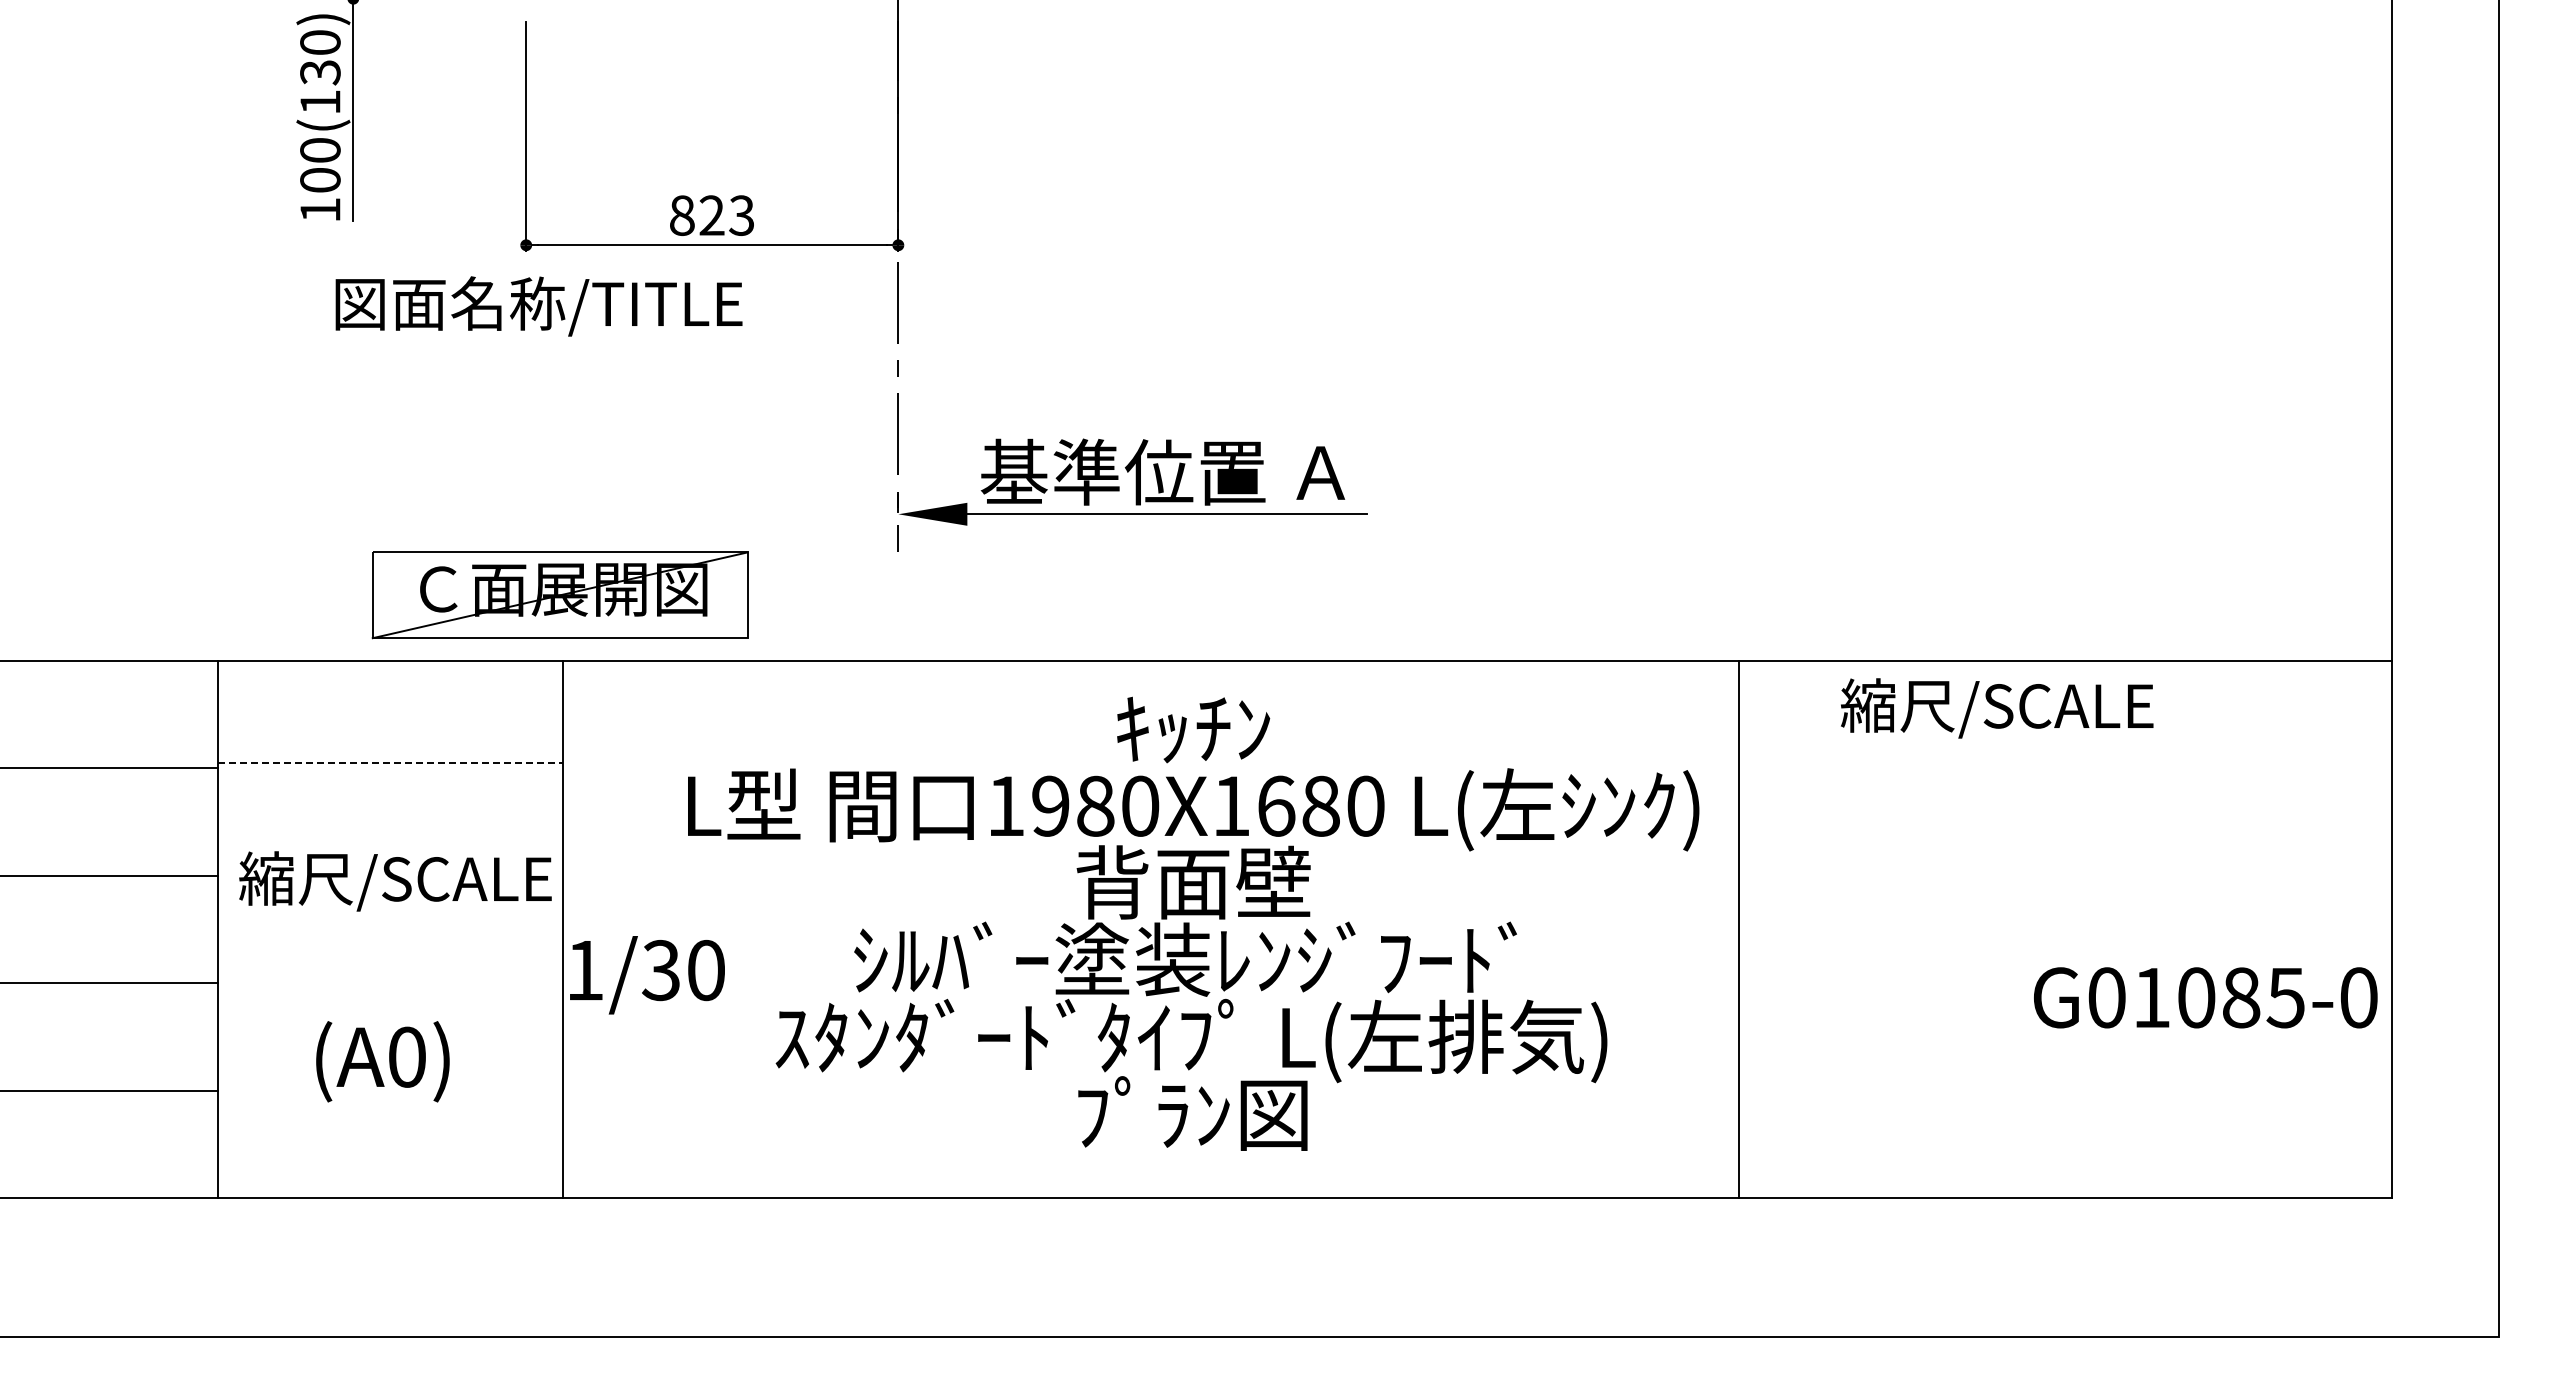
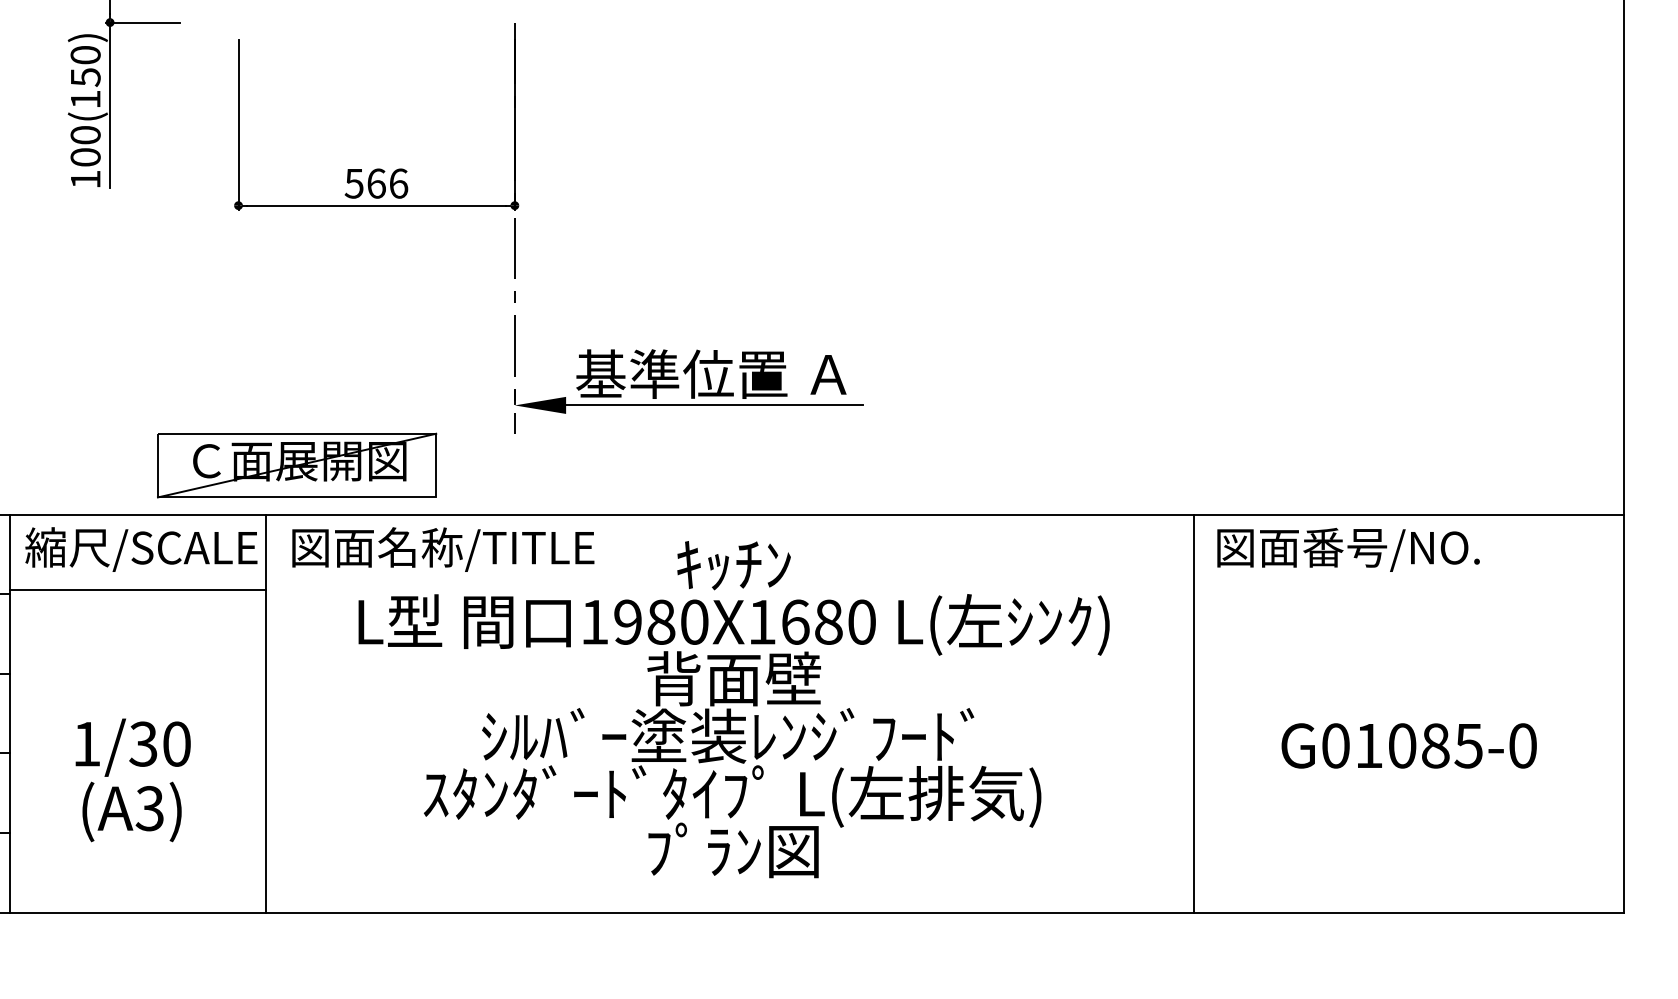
text: (320, 72) -> (85, 77), 100(130) -> 100(150)
text: (711, 215) -> (376, 183), 823 -> 566
text: (538, 306) -> (442, 549), moved
part: (559, 595) -> (296, 465), moved
text: (2018, 708) -> (1346, 549), 縮尺/SCALE -> 図面番号/NO.
line: (390, 762) -> (137, 589), dashed -> solid
text: (395, 881) -> (141, 549), moved
line: (1739, 929) -> (1194, 713), moved
text: (647, 975) -> (133, 747), moved
text: (2205, 997) -> (1409, 745), moved
text: (406, 1056) -> (149, 808), (A0) -> (A3)

